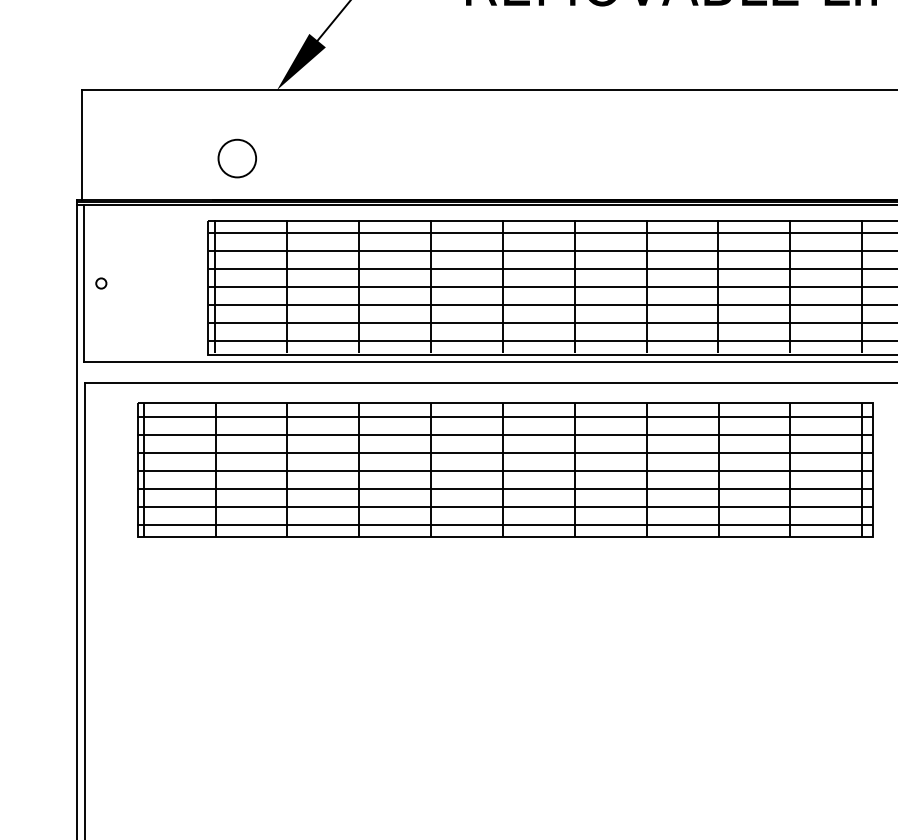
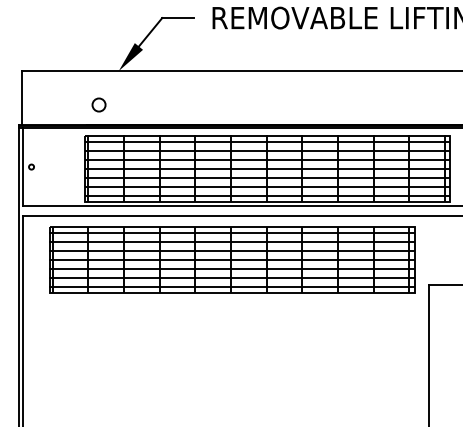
circle: (236, 157) -> (98, 104), size x0.7

